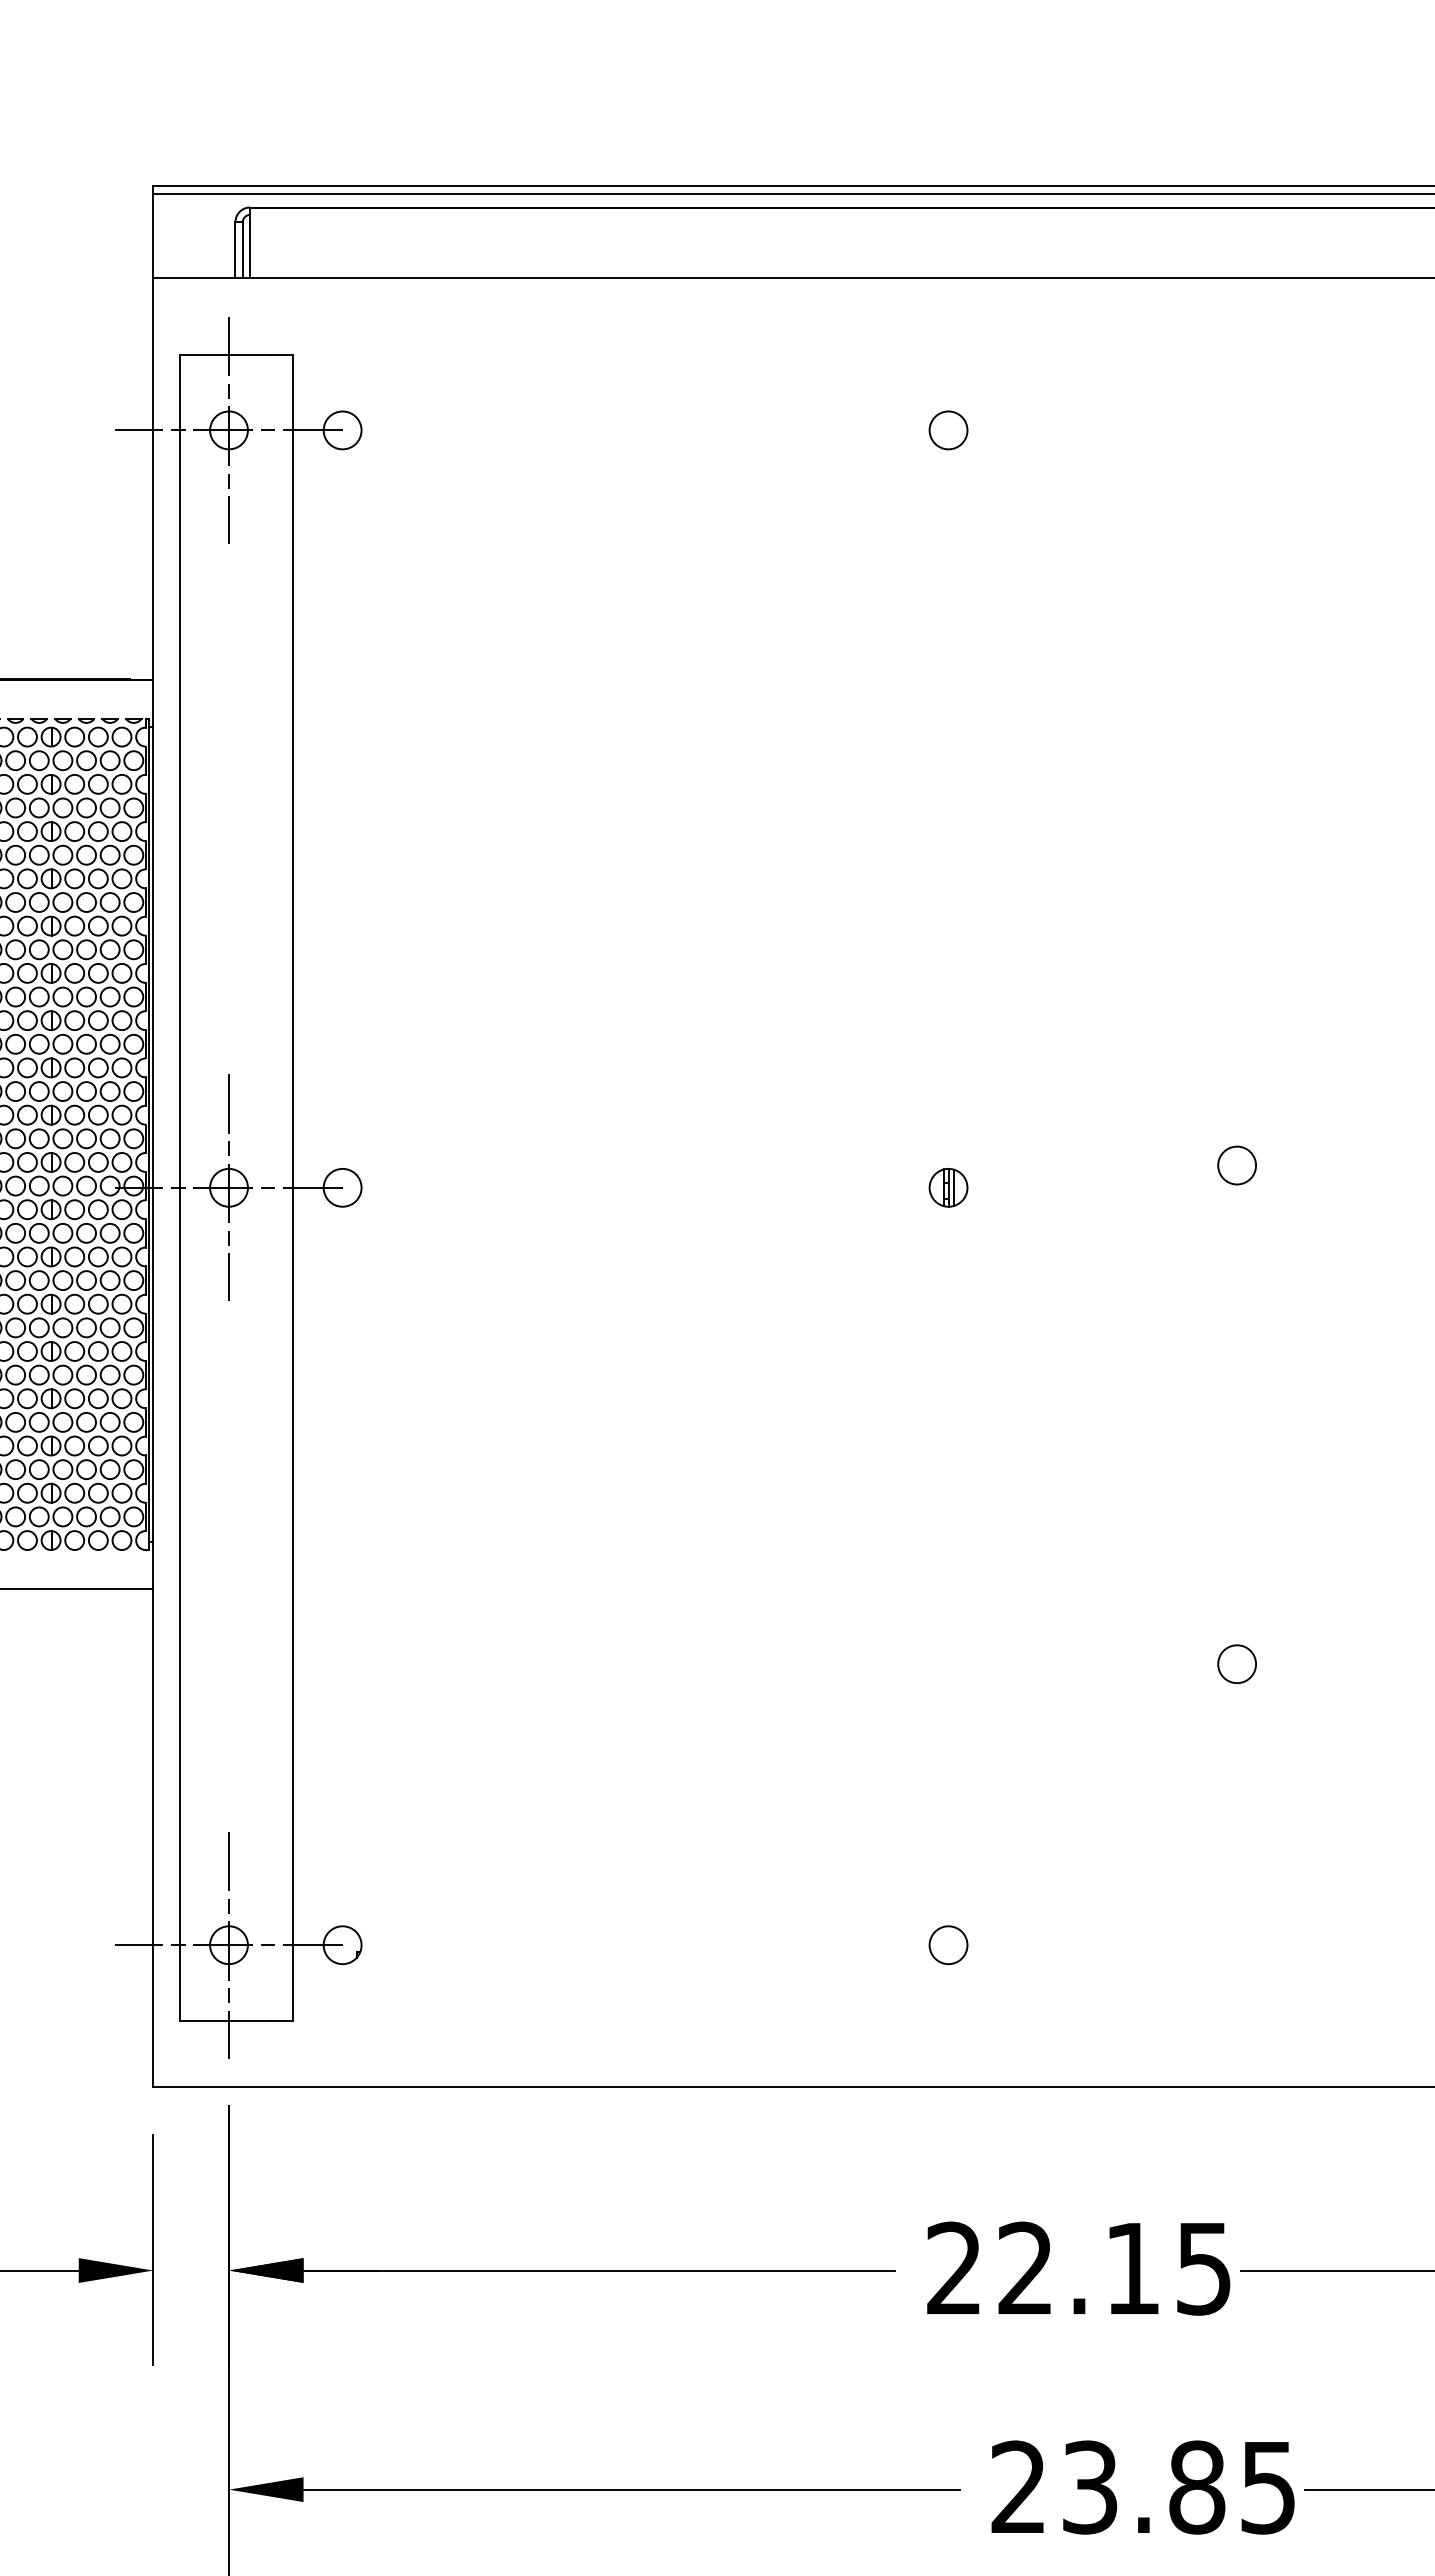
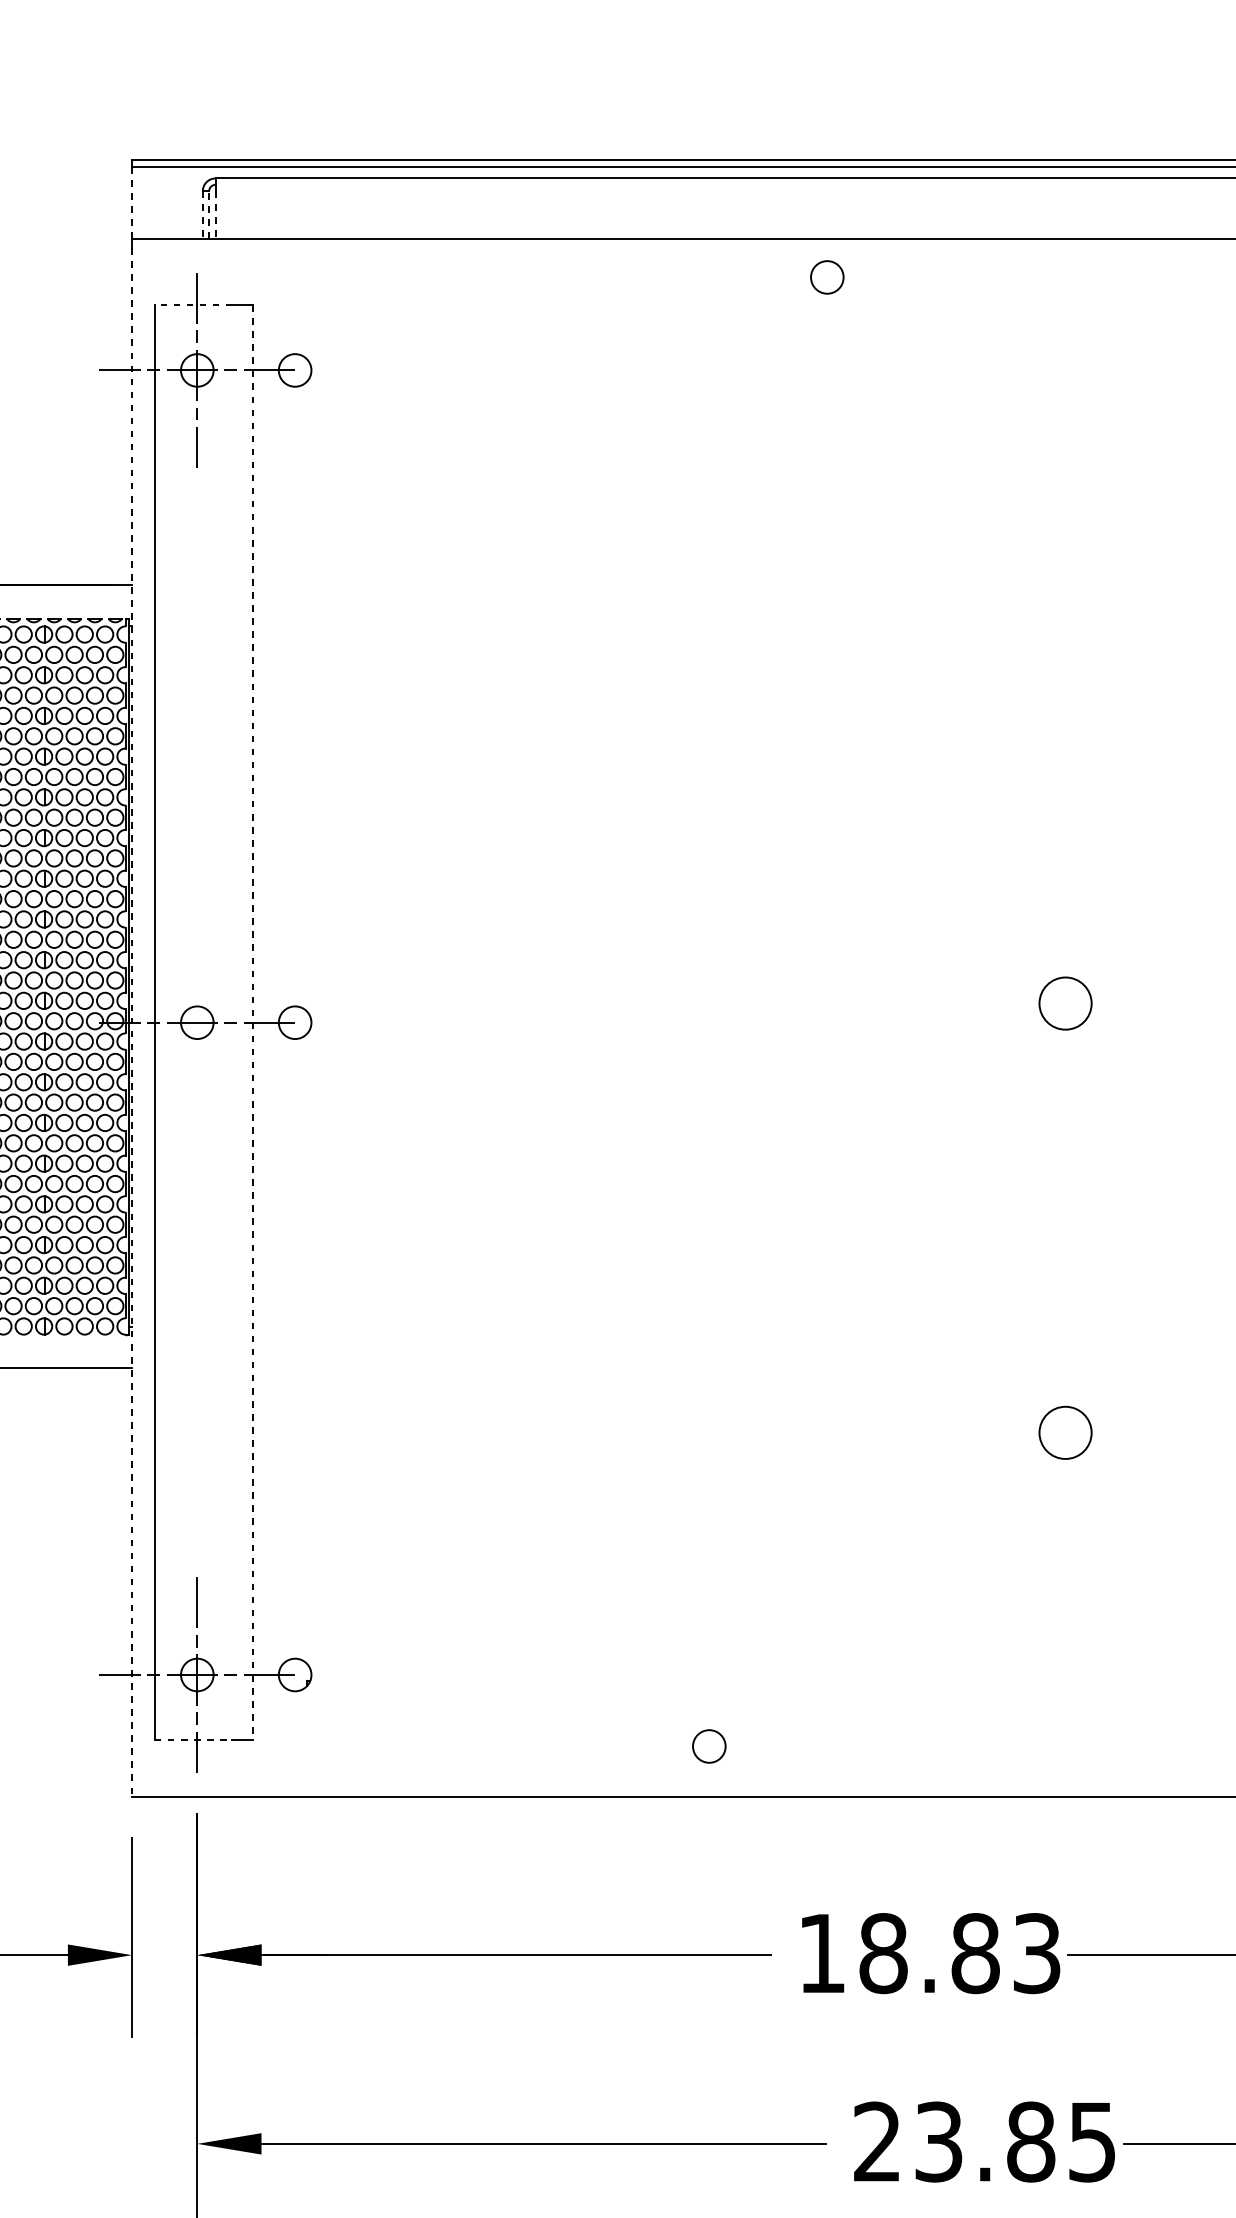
line: (153, 236) -> (132, 203), solid -> dashed
line: (235, 249) -> (202, 214), solid -> dashed
line: (242, 249) -> (208, 214), solid -> dashed
line: (250, 249) -> (215, 214), solid -> dashed
line: (224, 354) -> (193, 305), solid -> dashed
circle: (948, 430) -> (827, 277), moved
circle: (1236, 1165) -> (1064, 1003), size x1.6
line: (229, 1187) -> (197, 1022), removed
part: (948, 1187) -> (816, 1022), removed
line: (153, 1188) -> (132, 1023), solid -> dashed
line: (293, 1188) -> (252, 1023), solid -> dashed
circle: (1236, 1664) -> (1064, 1433), size x1.6
circle: (948, 1945) -> (709, 1746), moved
line: (224, 2020) -> (193, 1739), solid -> dashed
text: (1078, 2268) -> (928, 1953), 22.15 -> 18.83

